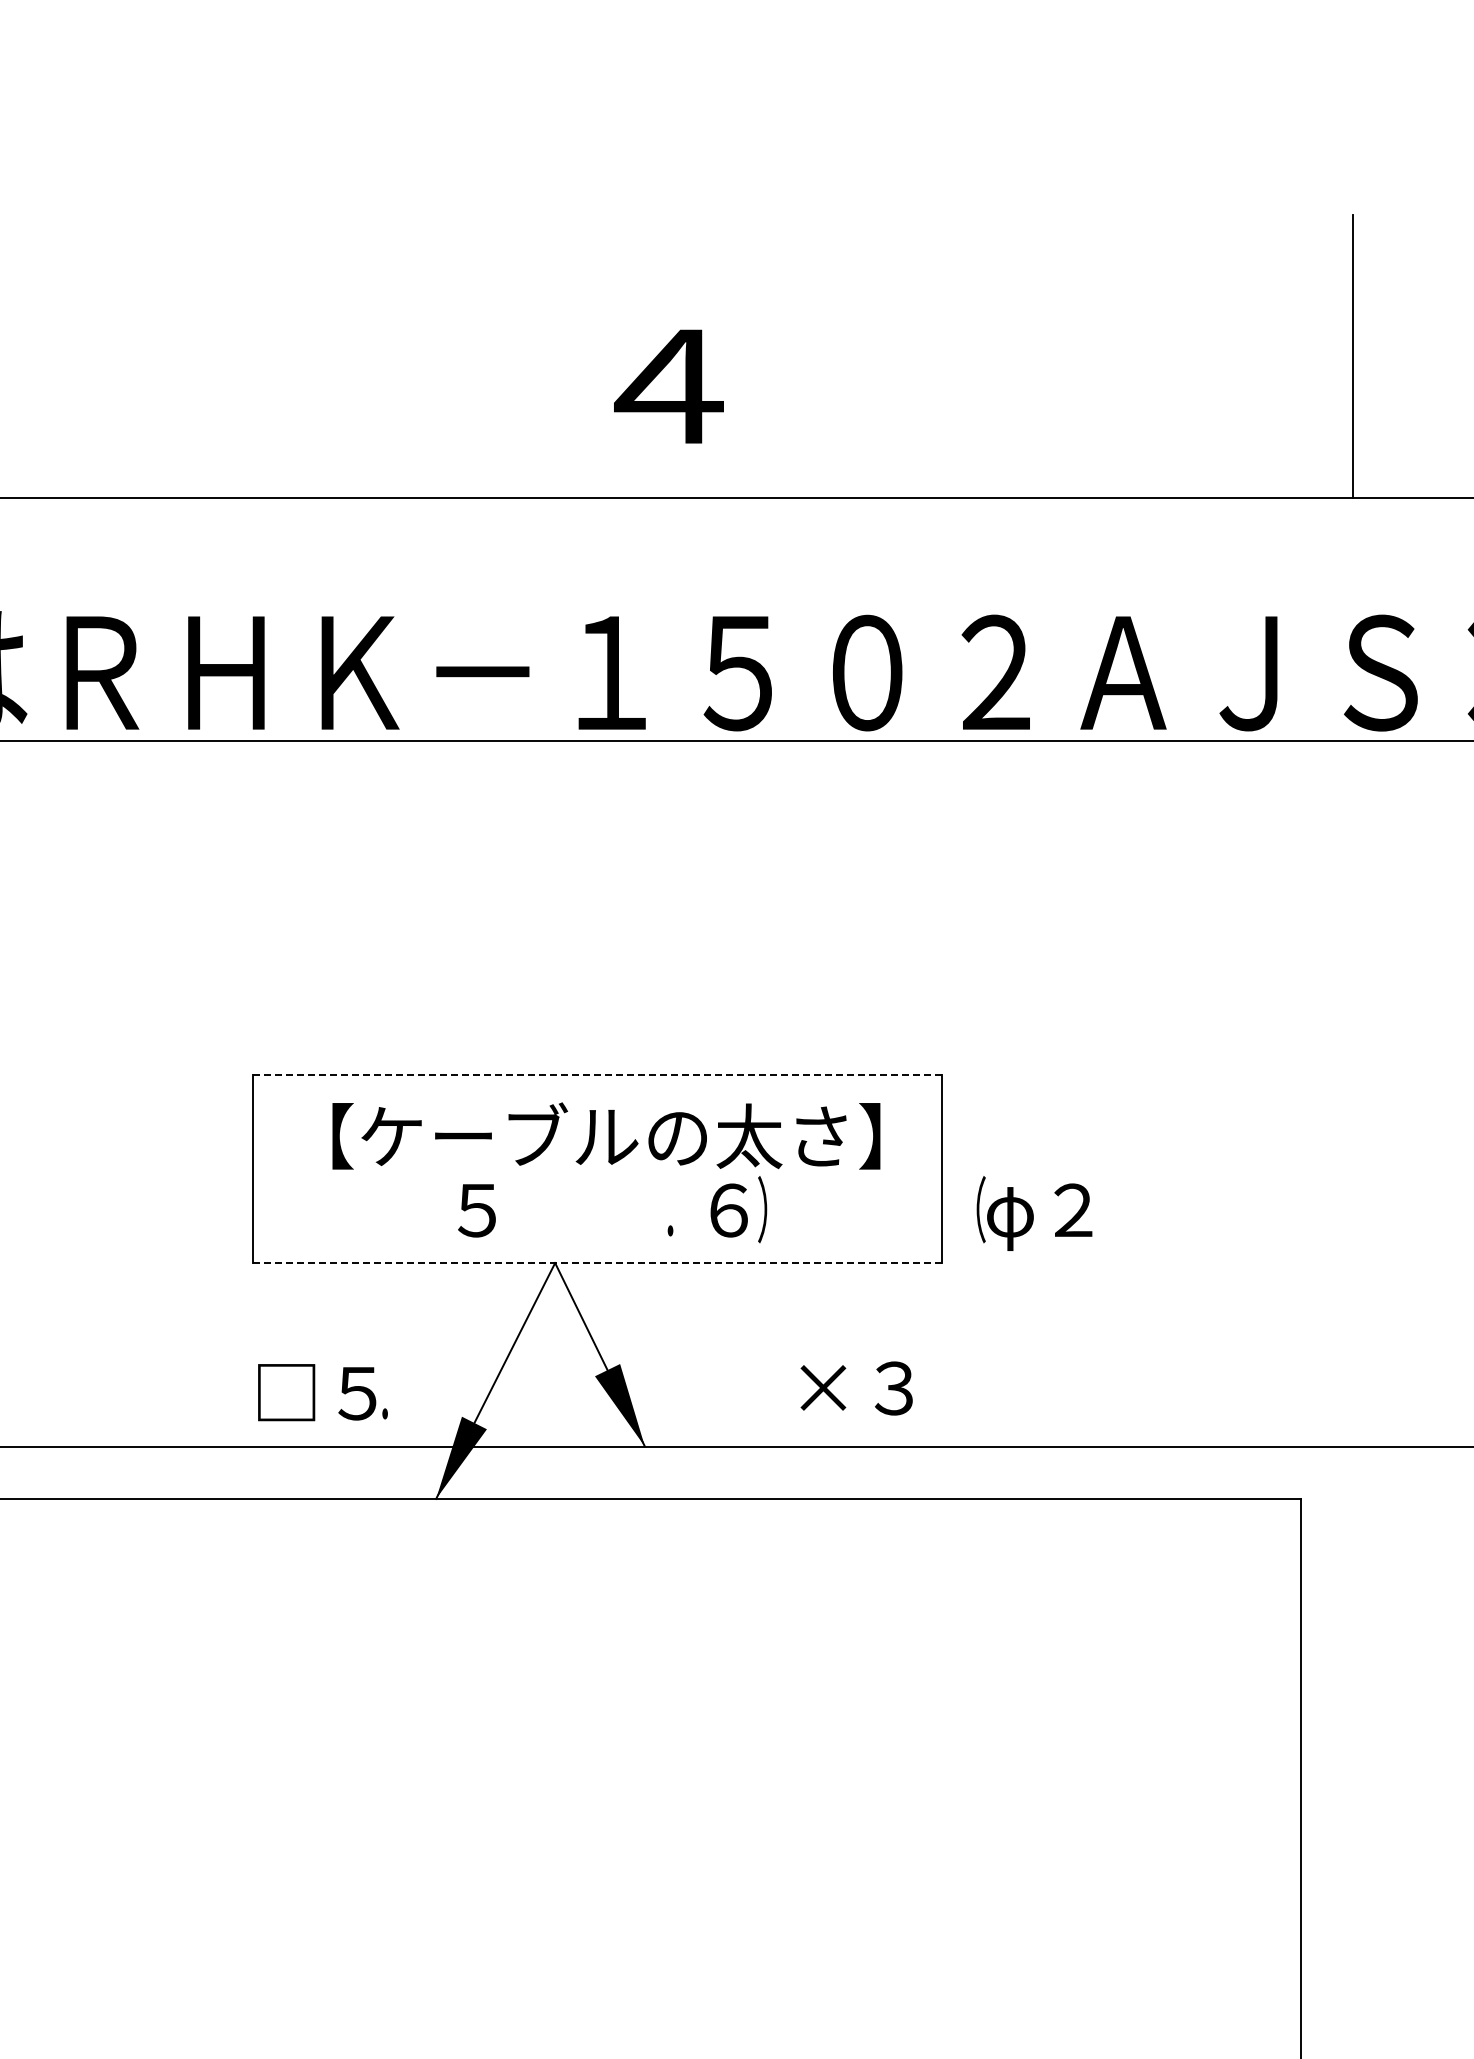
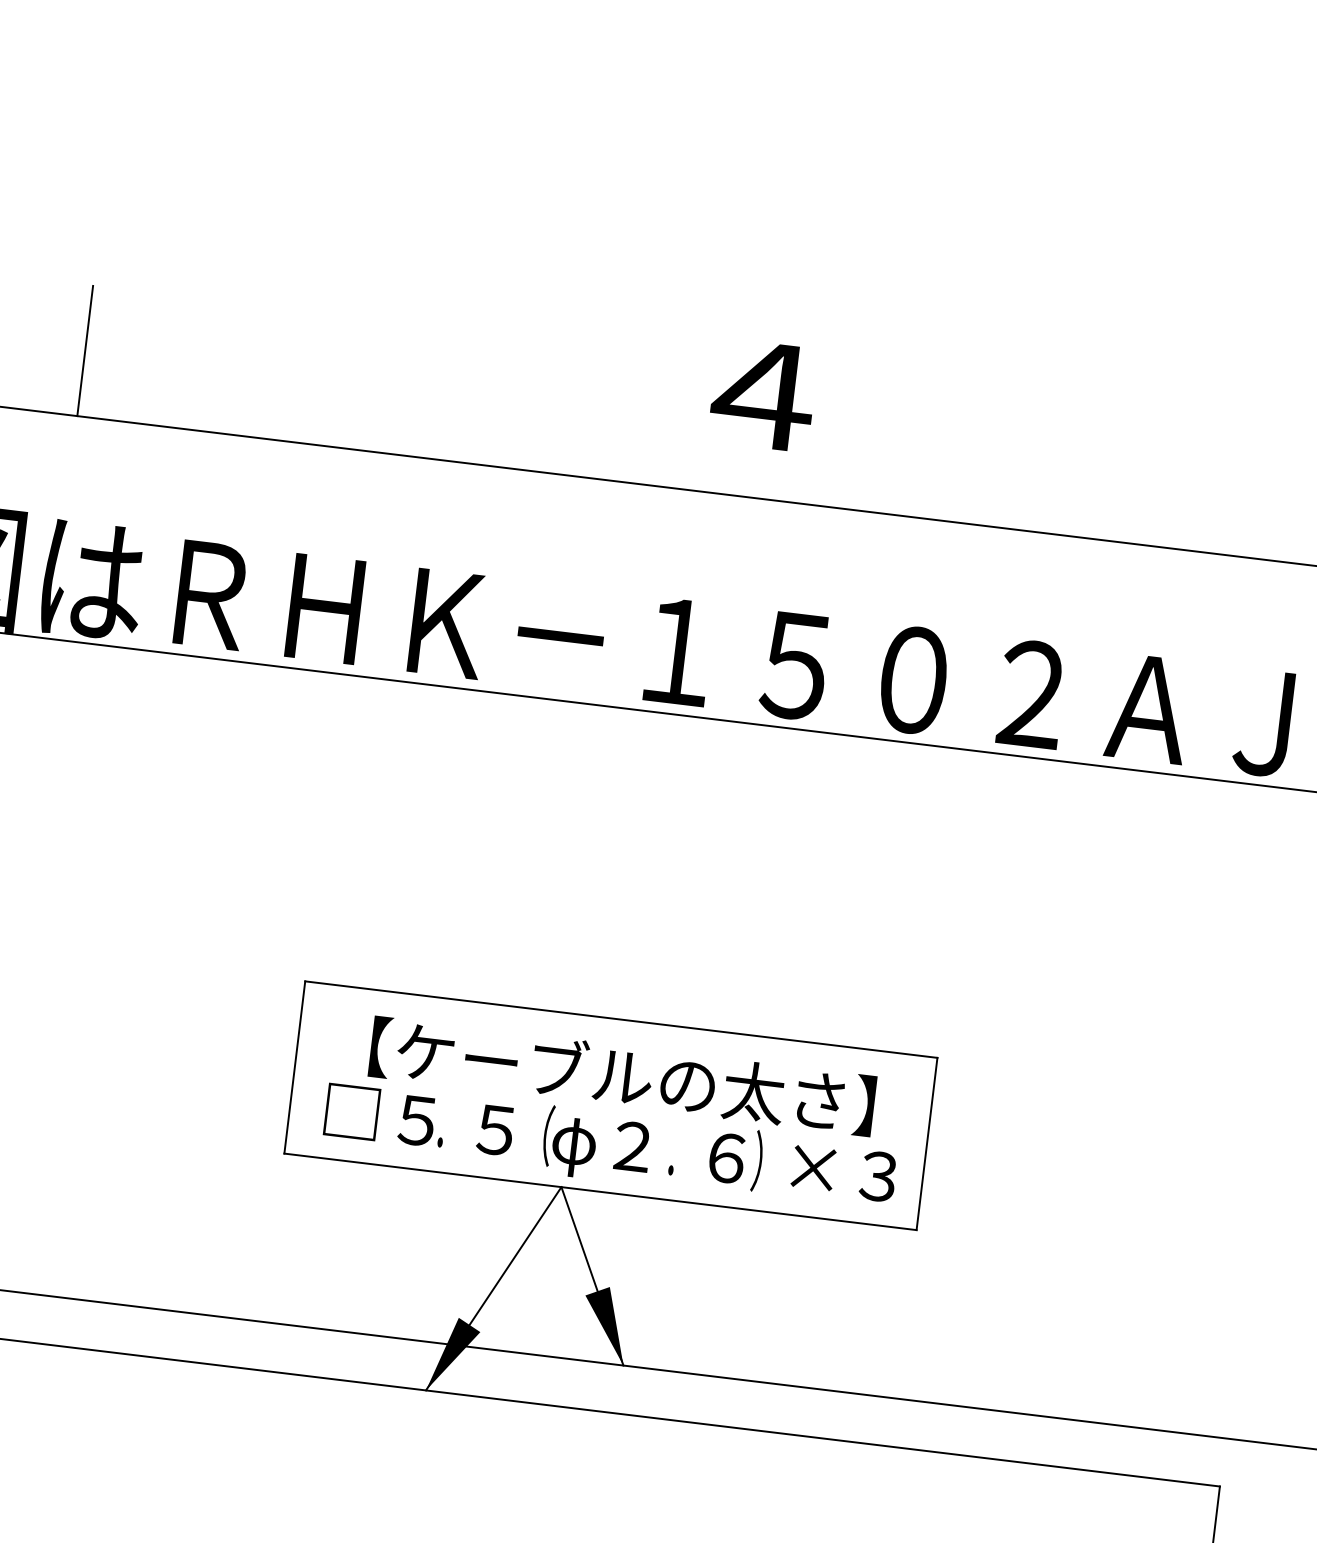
line: (597, 1075) -> (621, 1019), dashed -> solid
text: (1034, 1213) -> (596, 1145), moved
line: (598, 1263) -> (601, 1192), dashed -> solid
text: (856, 1388) -> (843, 1172), moved
text: (322, 1392) -> (385, 1115), moved

